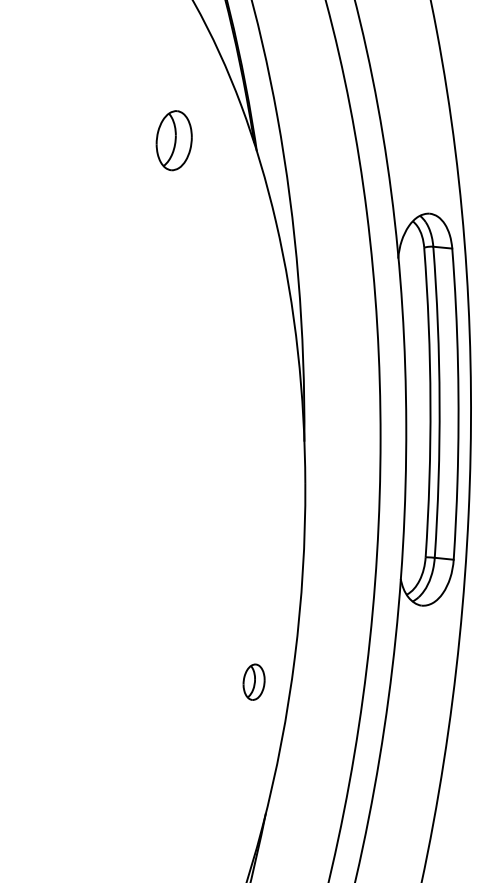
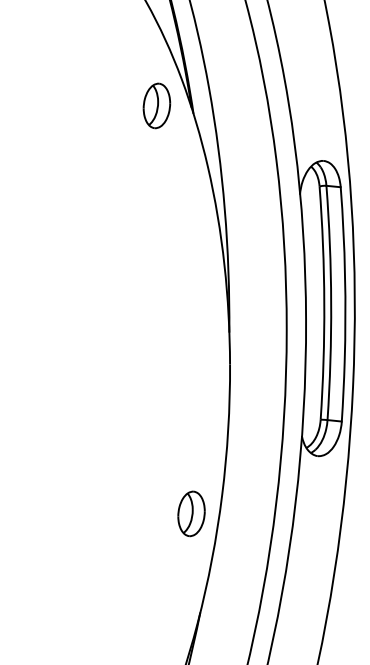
part: (173, 140) -> (156, 105), moved
part: (253, 681) -> (191, 513), size x1.67

